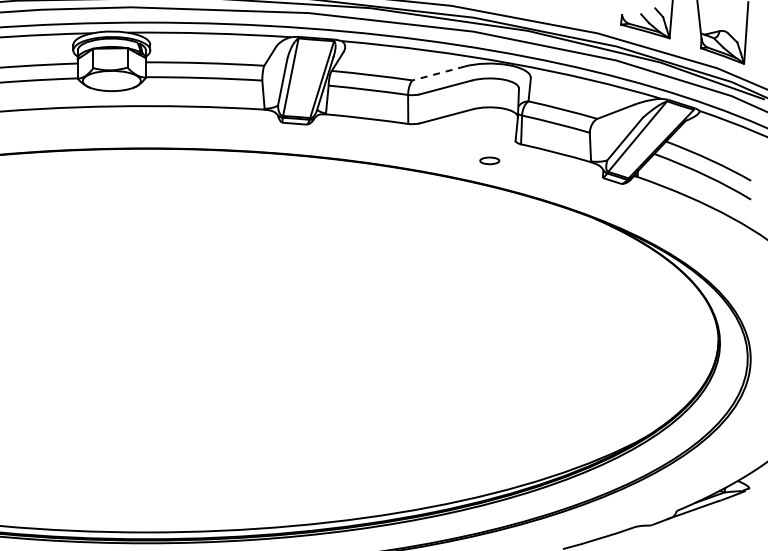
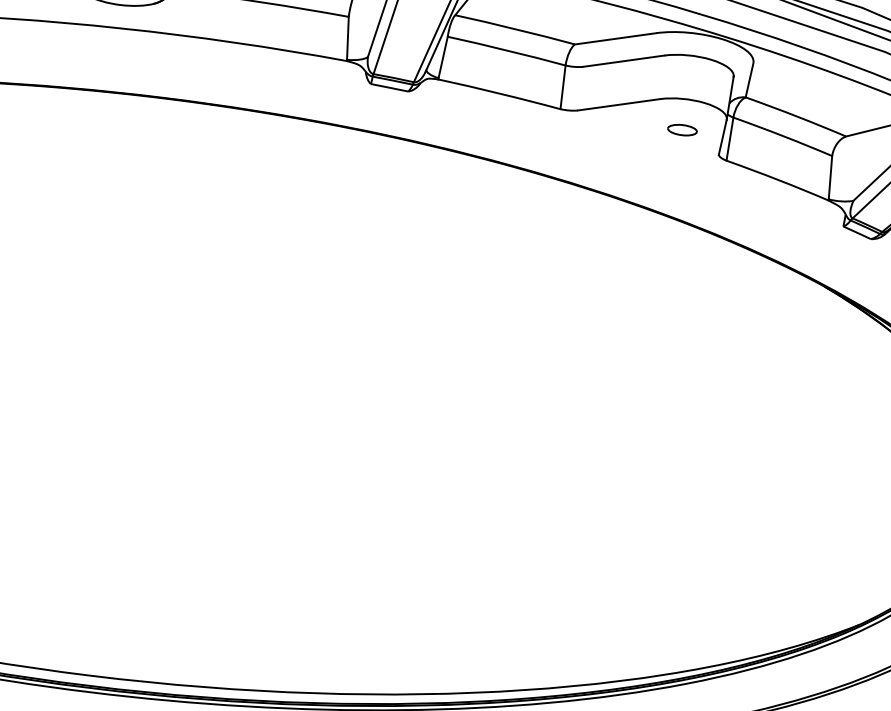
line: (438, 73) -> (615, 38), dashed -> solid
part: (489, 160) -> (682, 129), moved

